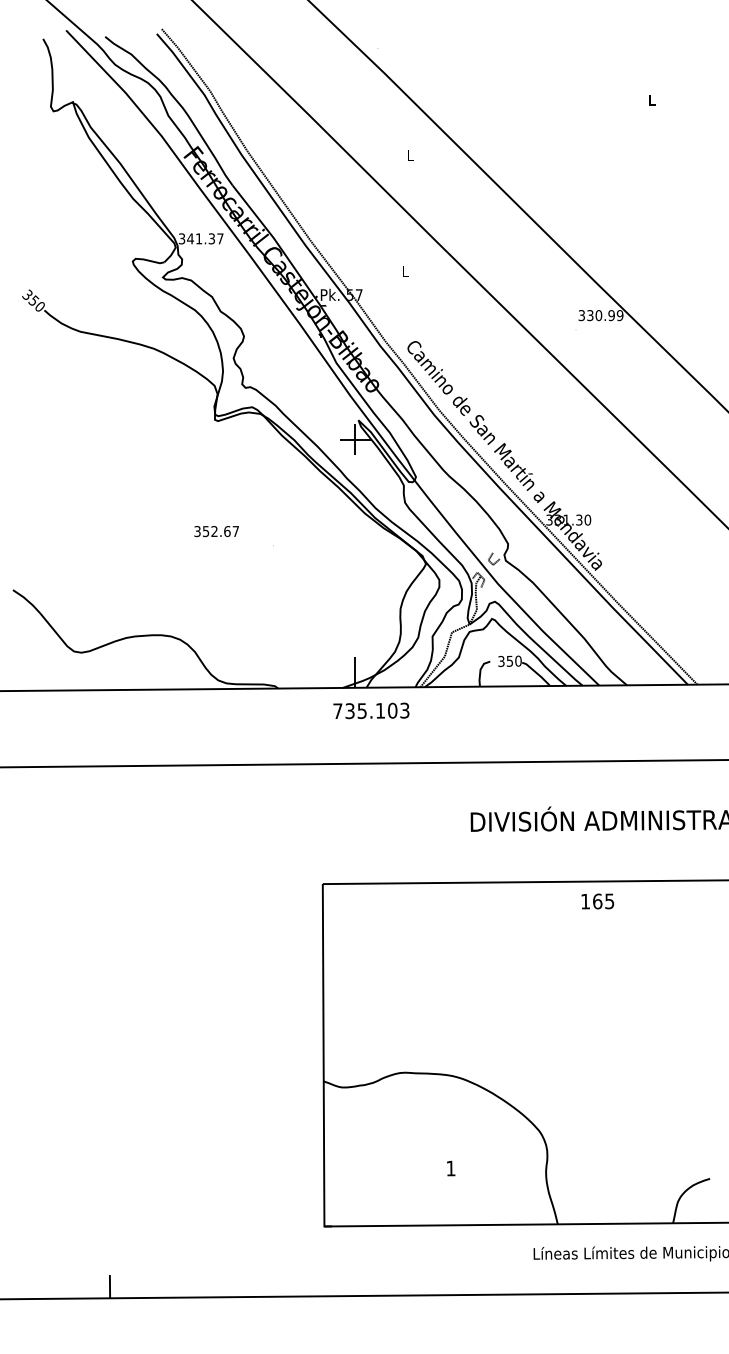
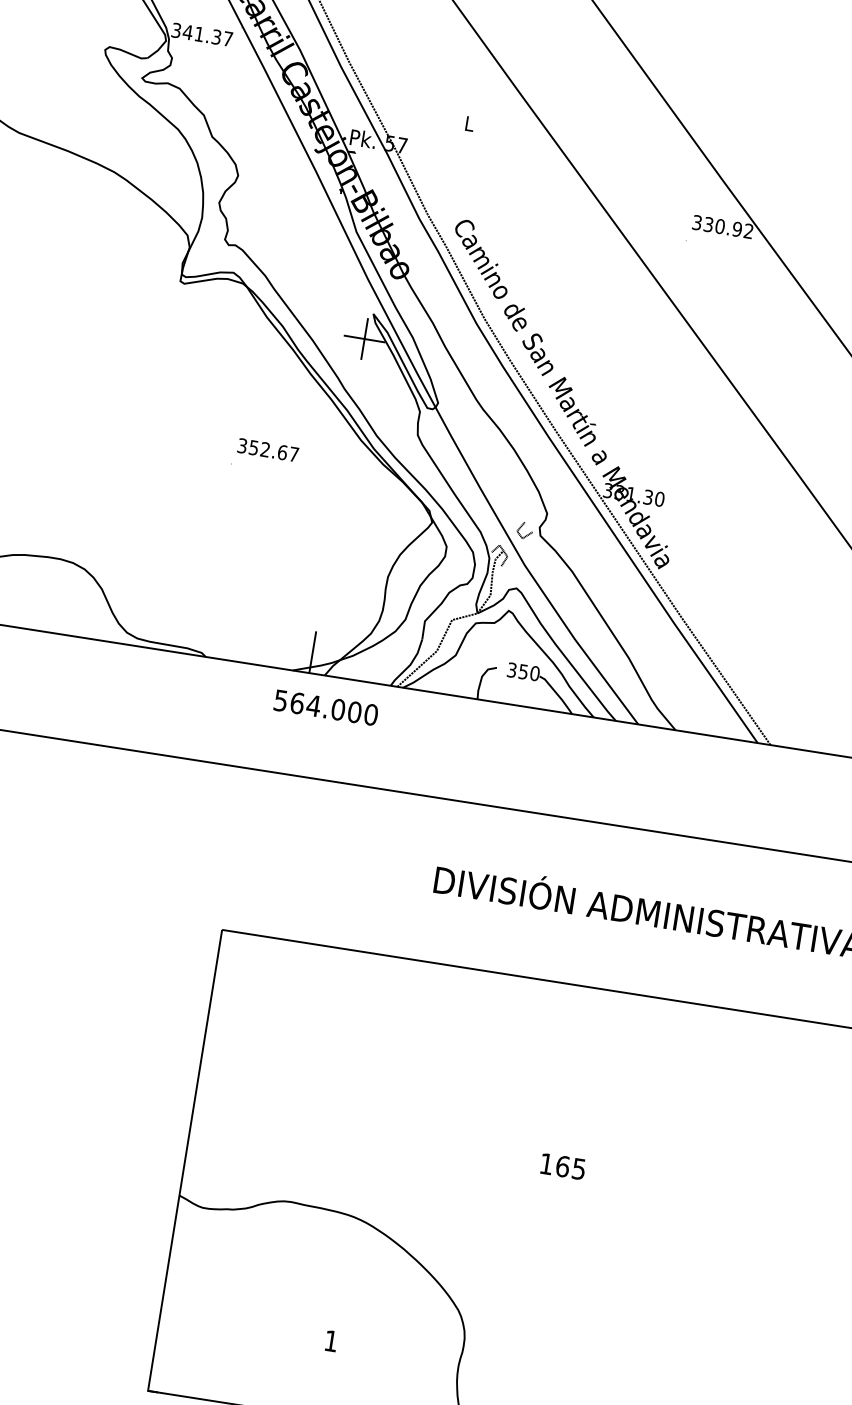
text: (619, 315) -> (747, 231), 330.99 -> 330.92
text: (216, 531) -> (267, 450), moved
text: (371, 710) -> (326, 707), 735.103 -> 564.000
text: (597, 901) -> (562, 1166), moved

